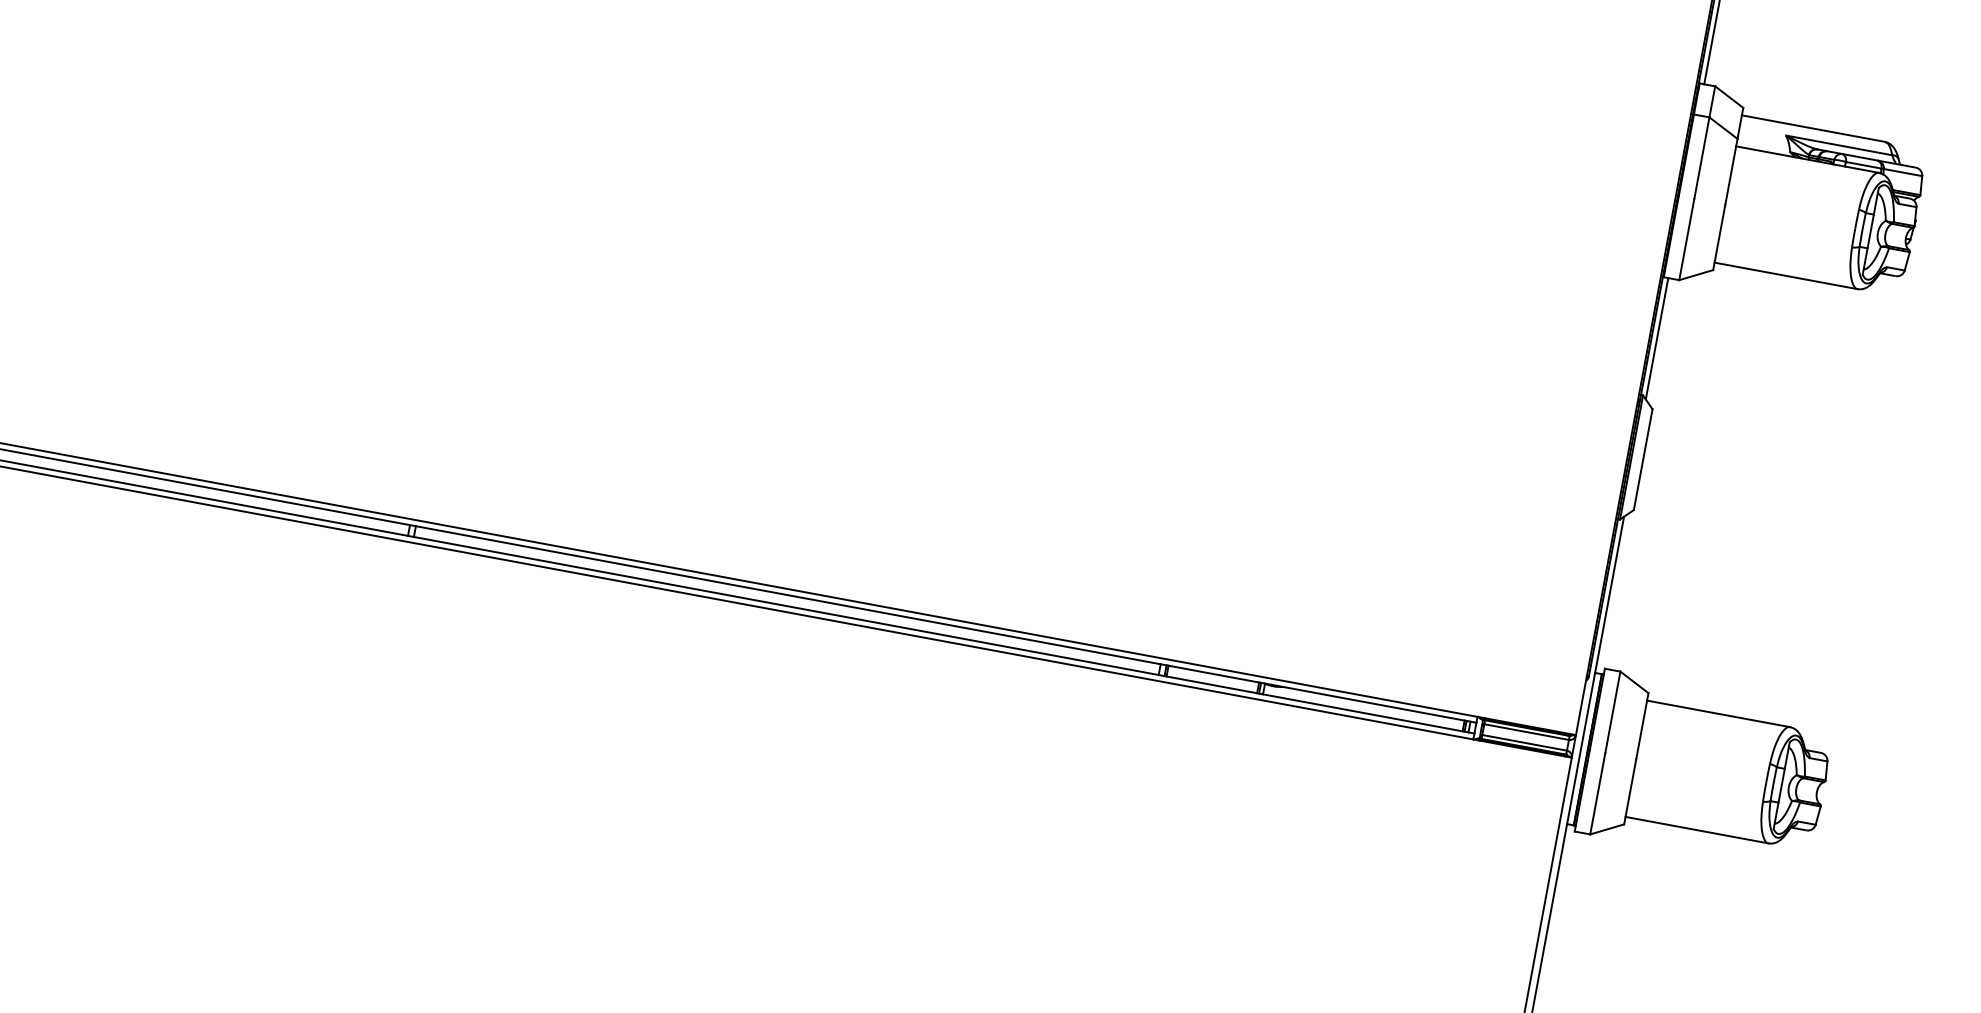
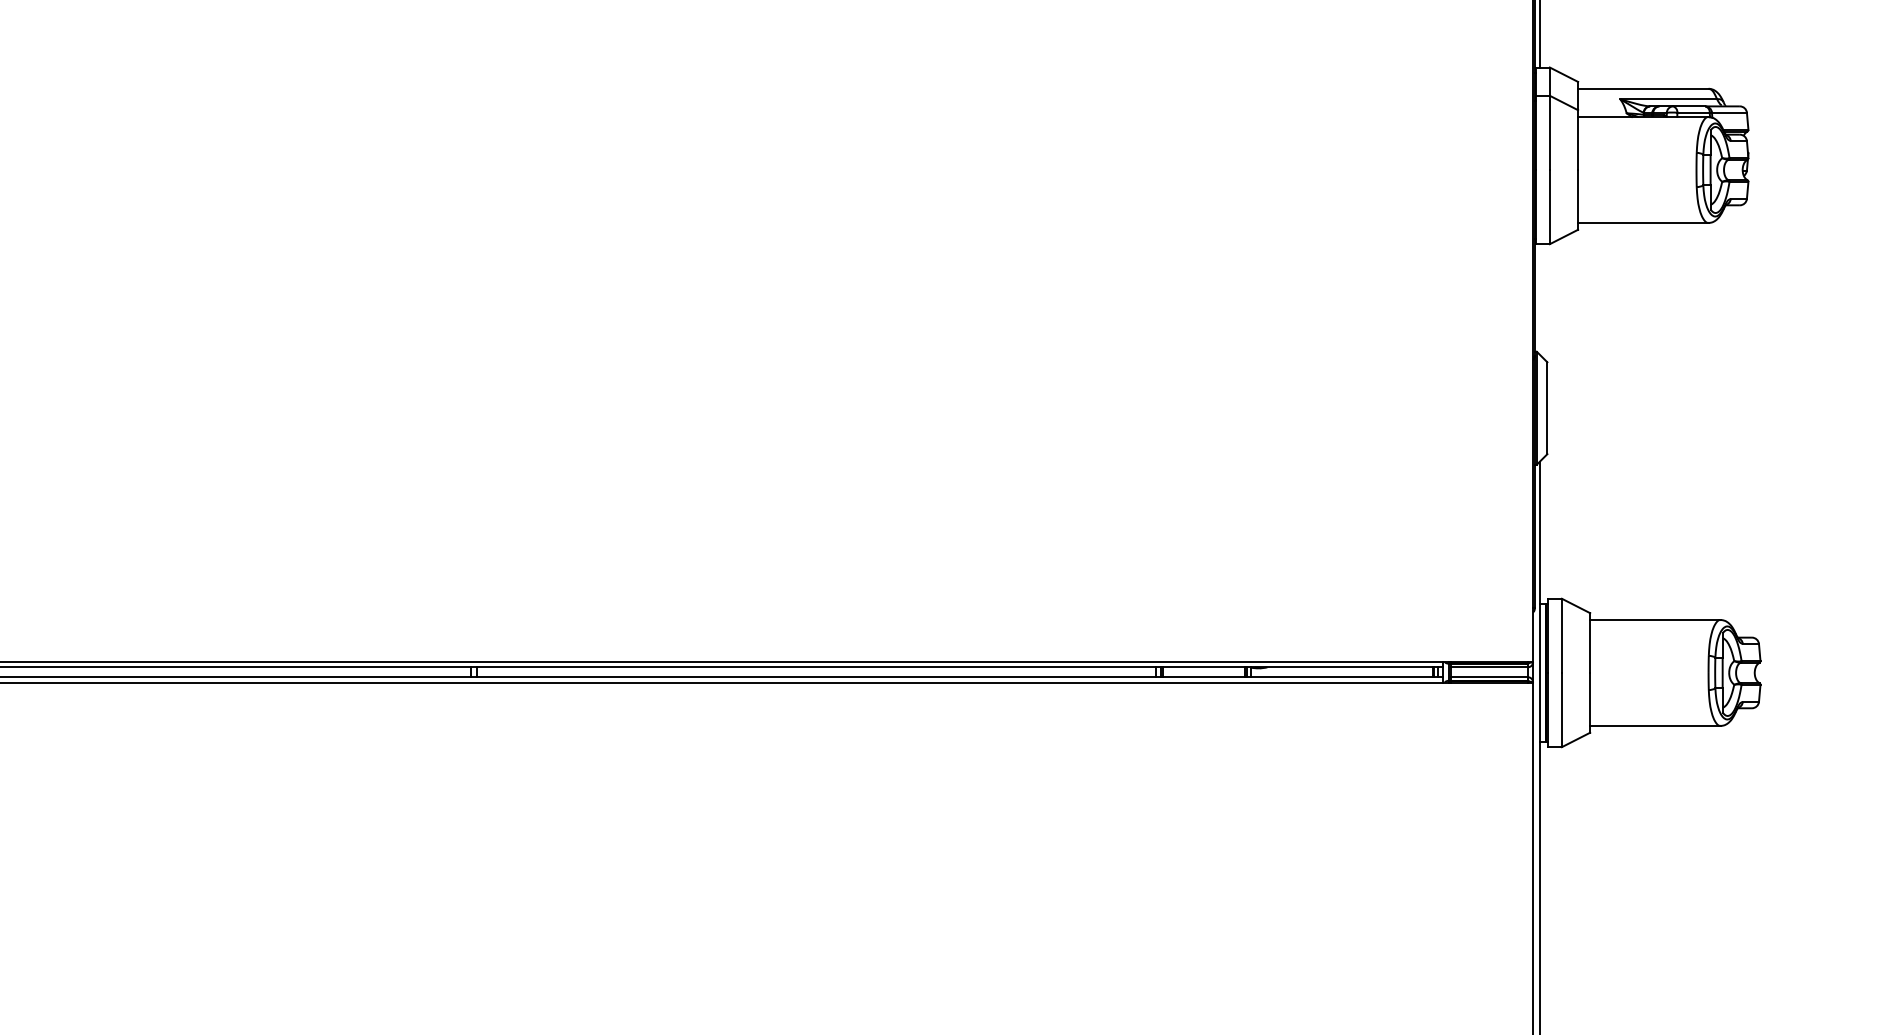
line: (1656, 338) -> (1539, 299), removed

